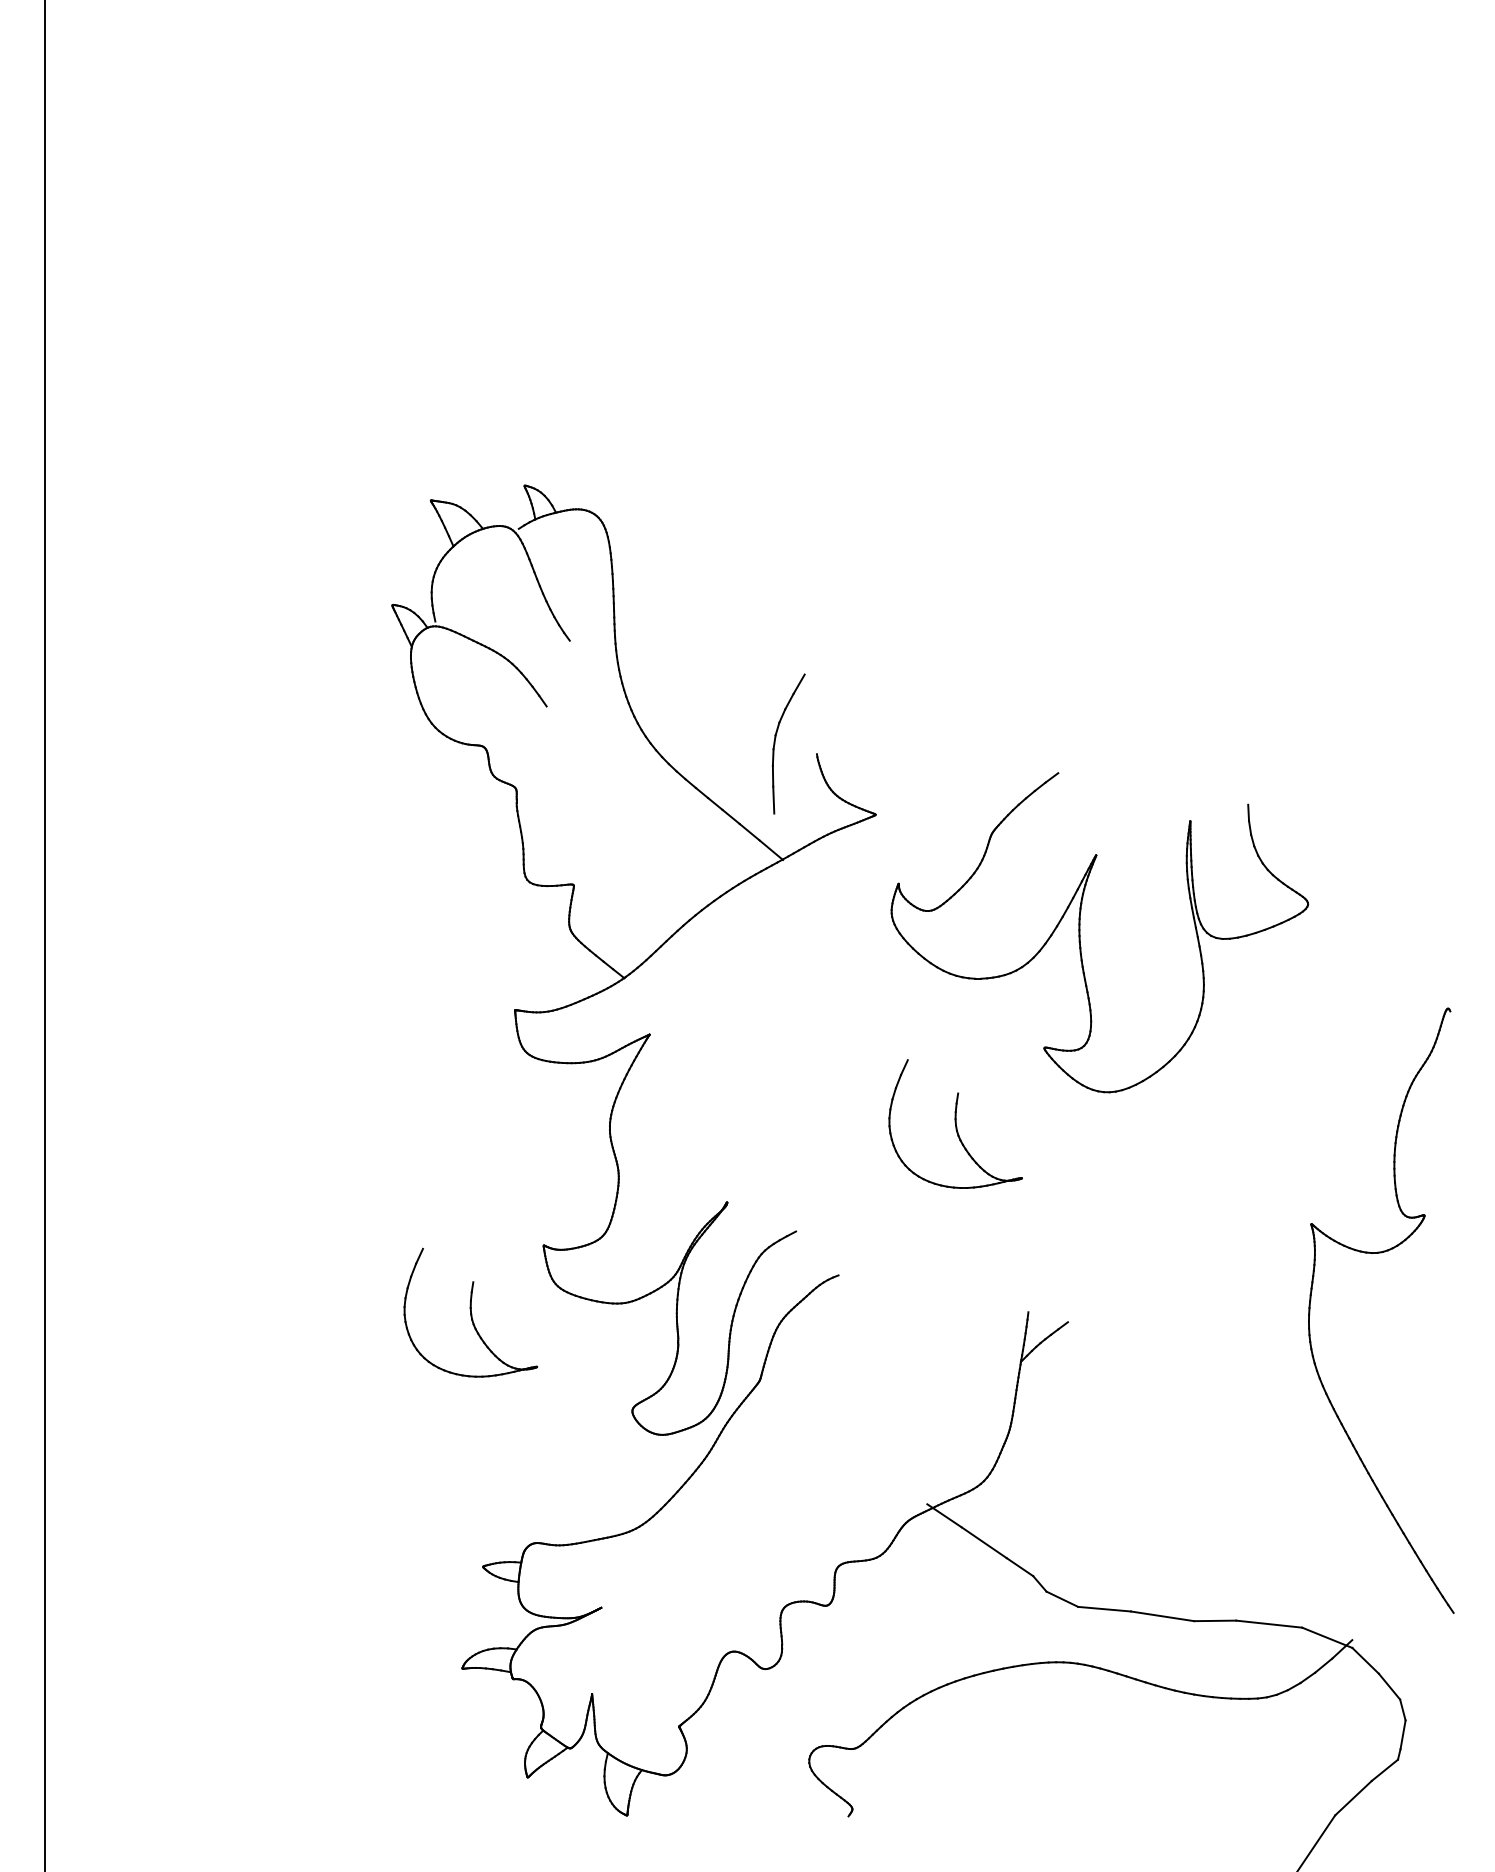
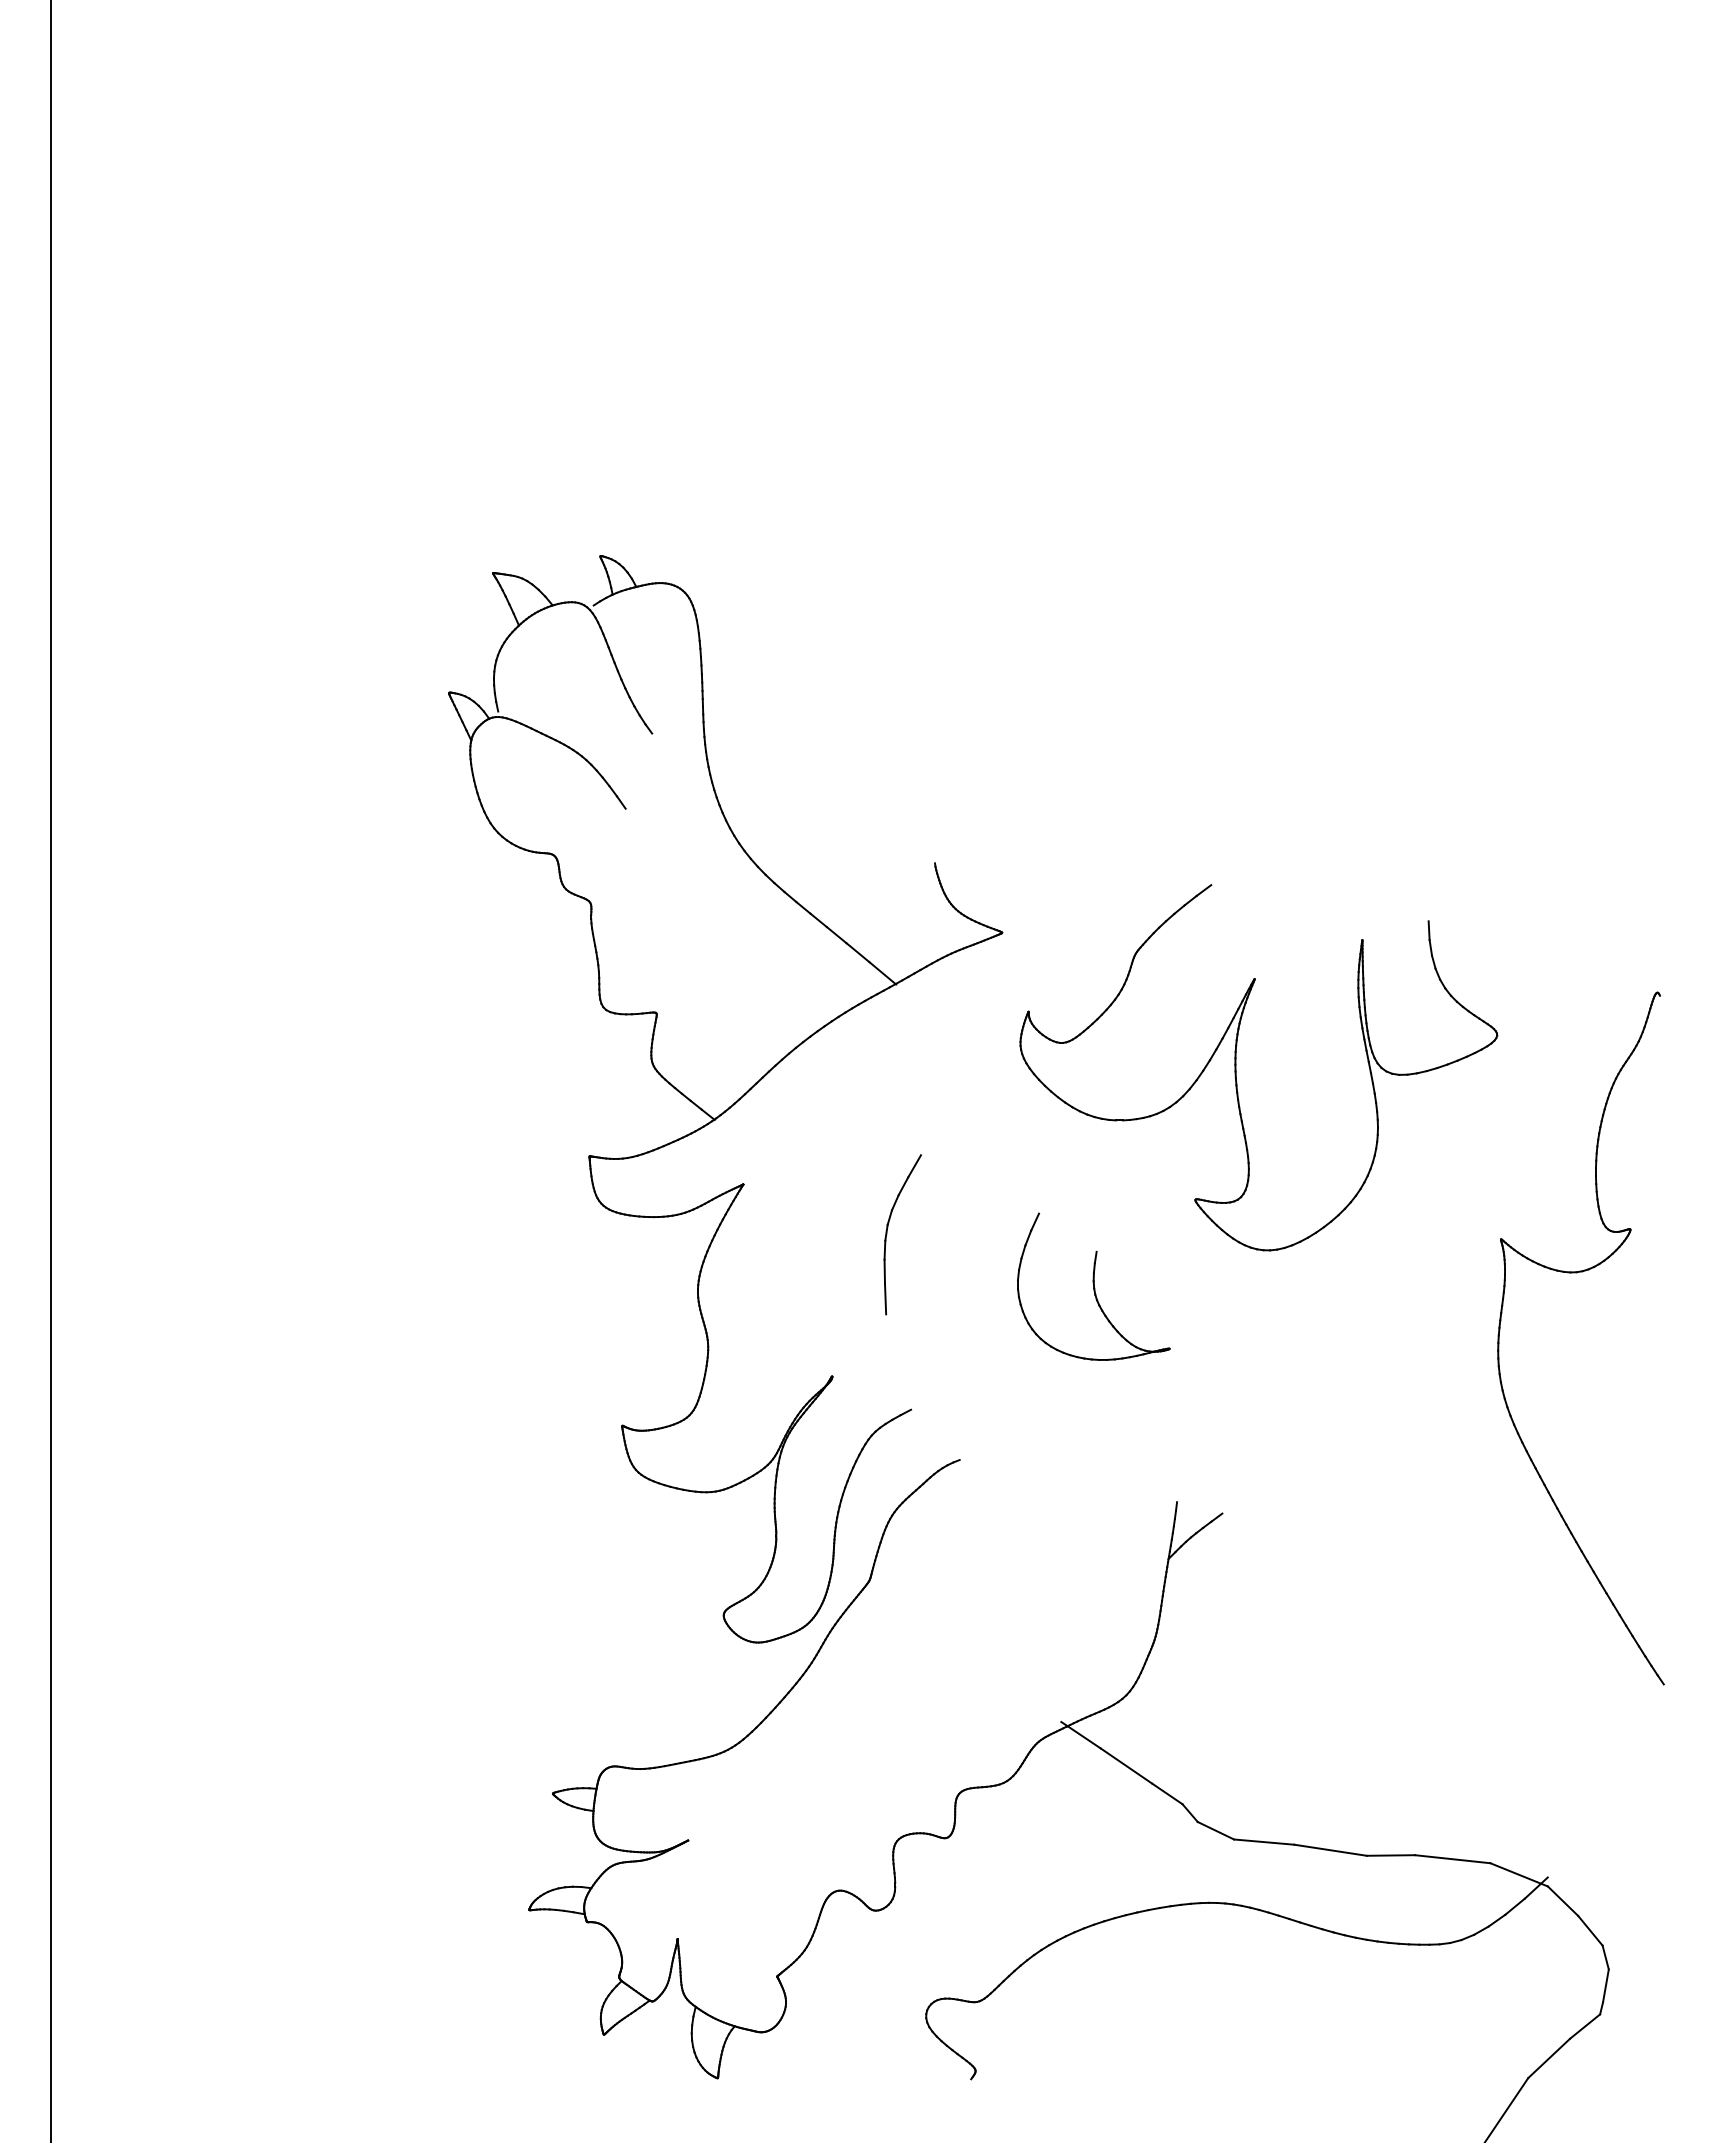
part: (775, 743) -> (887, 1234), moved
part: (1378, 1253) -> (1577, 1273), moved
part: (470, 1312) -> (538, 1502), removed

